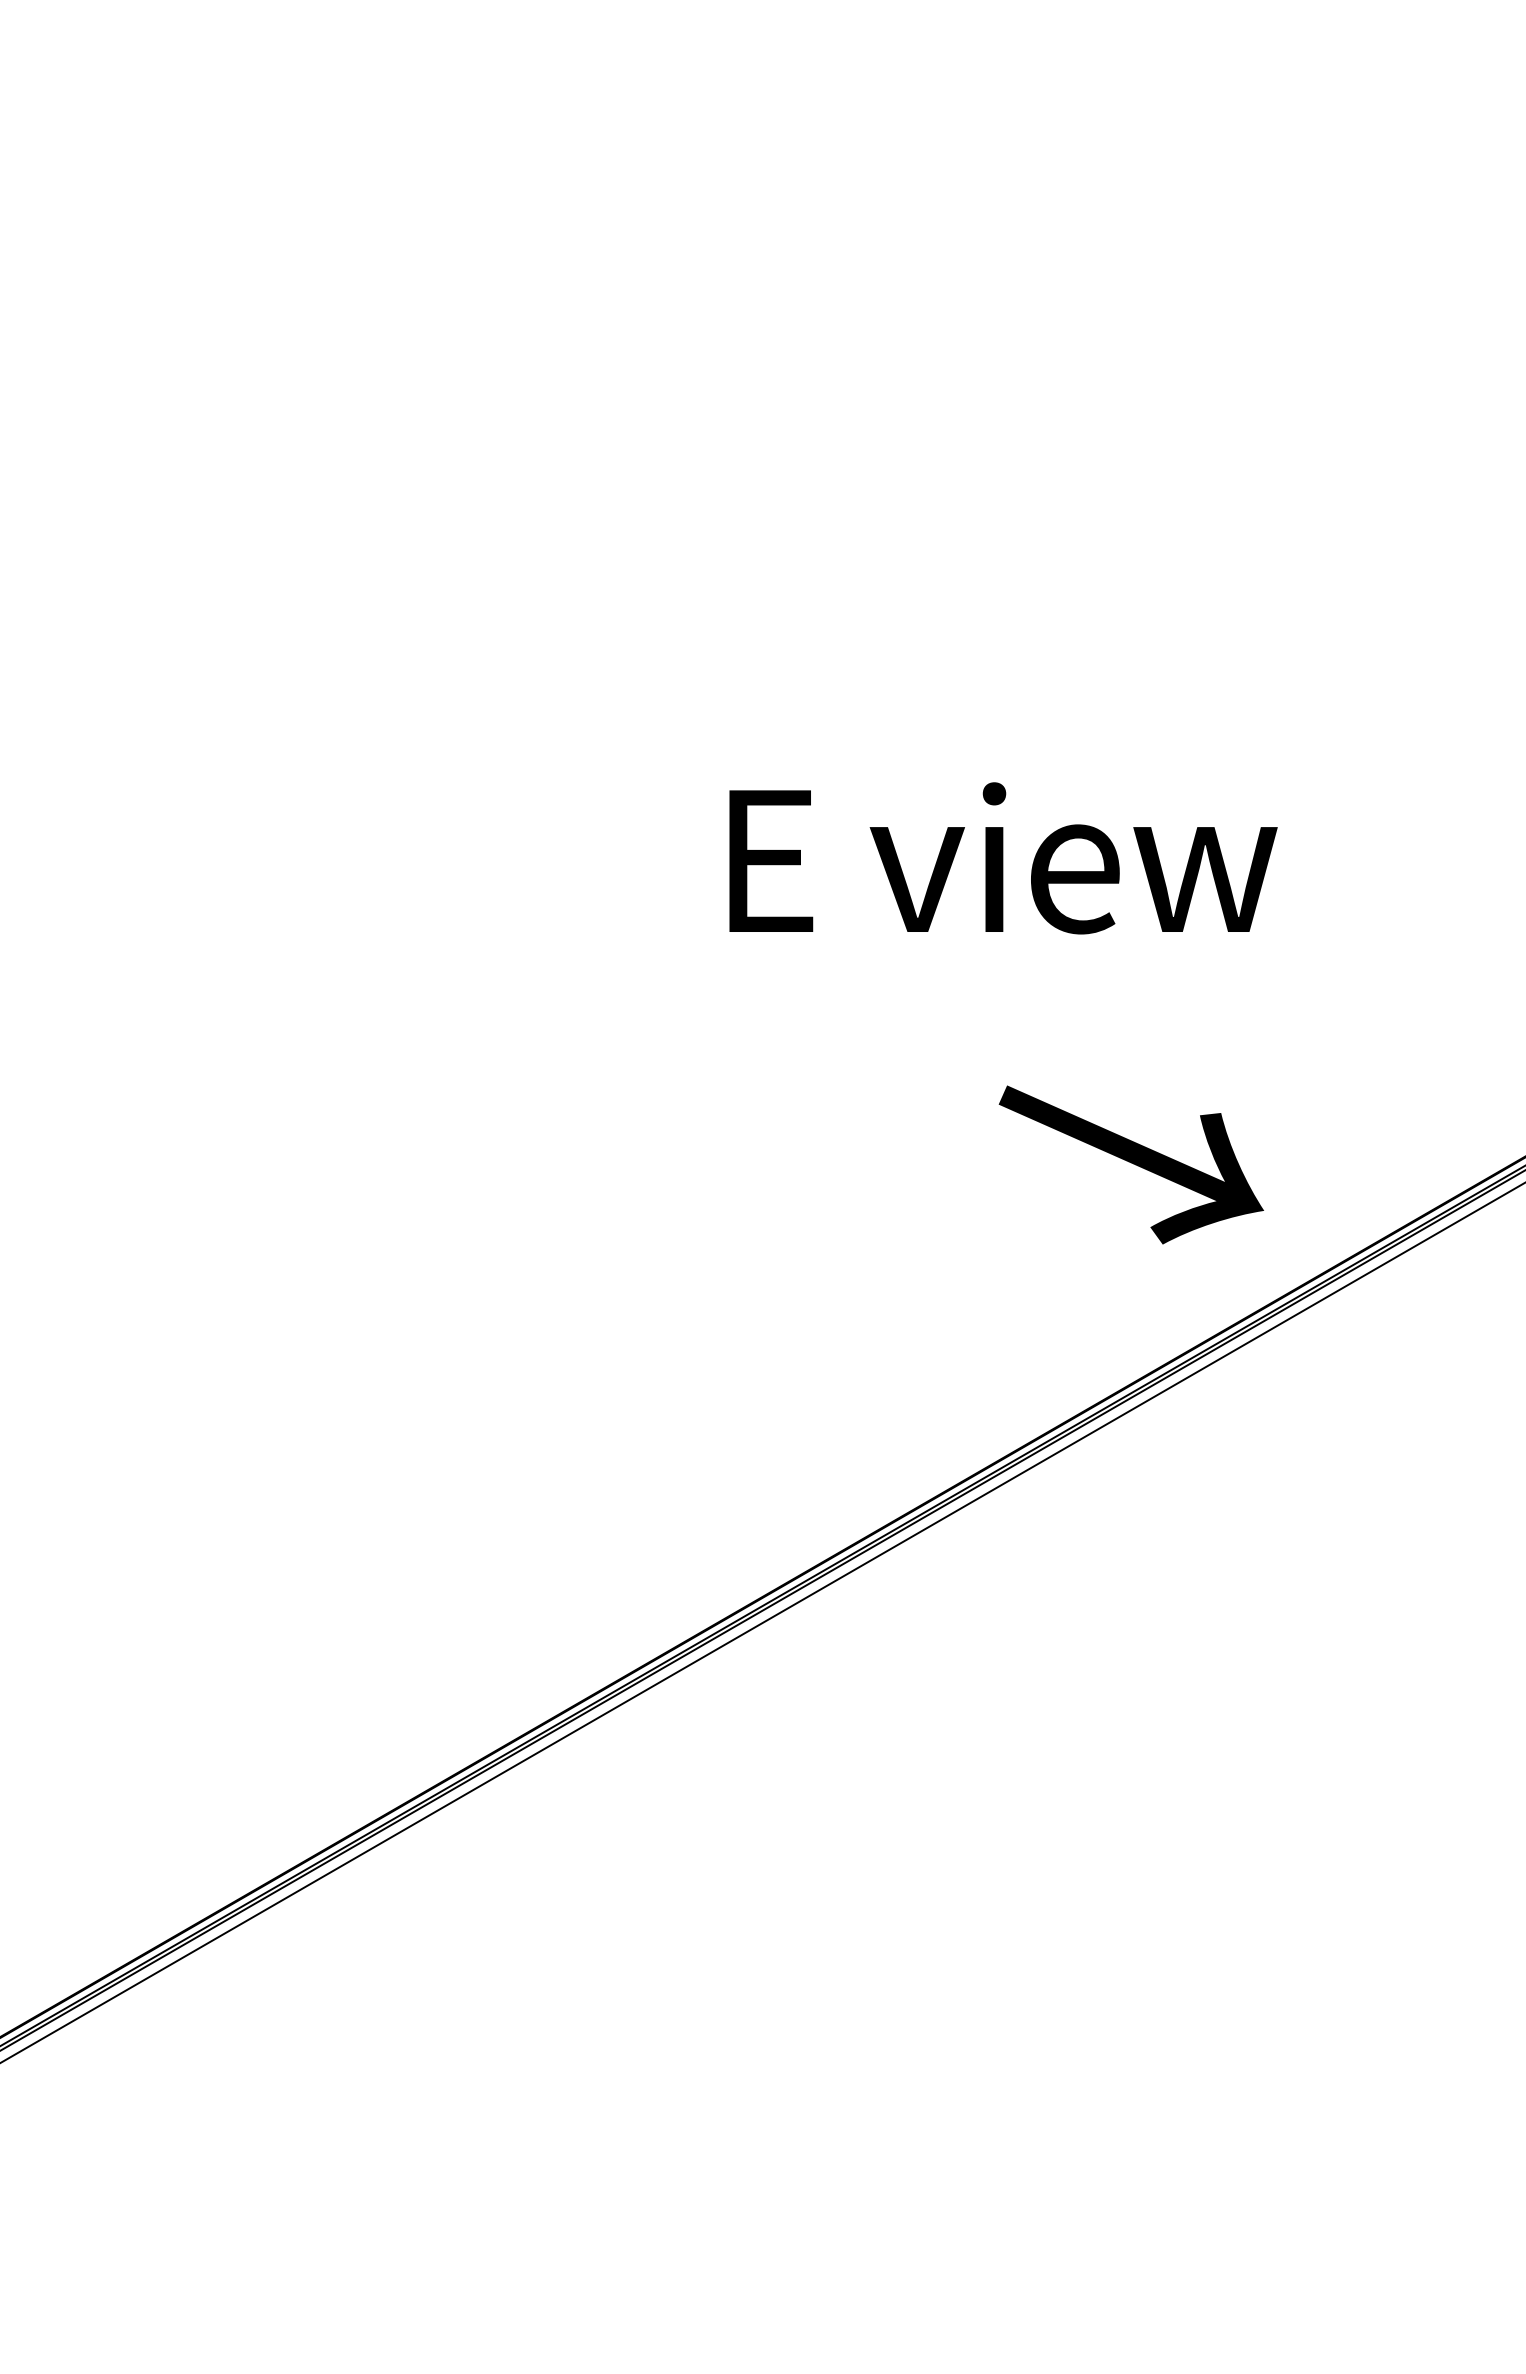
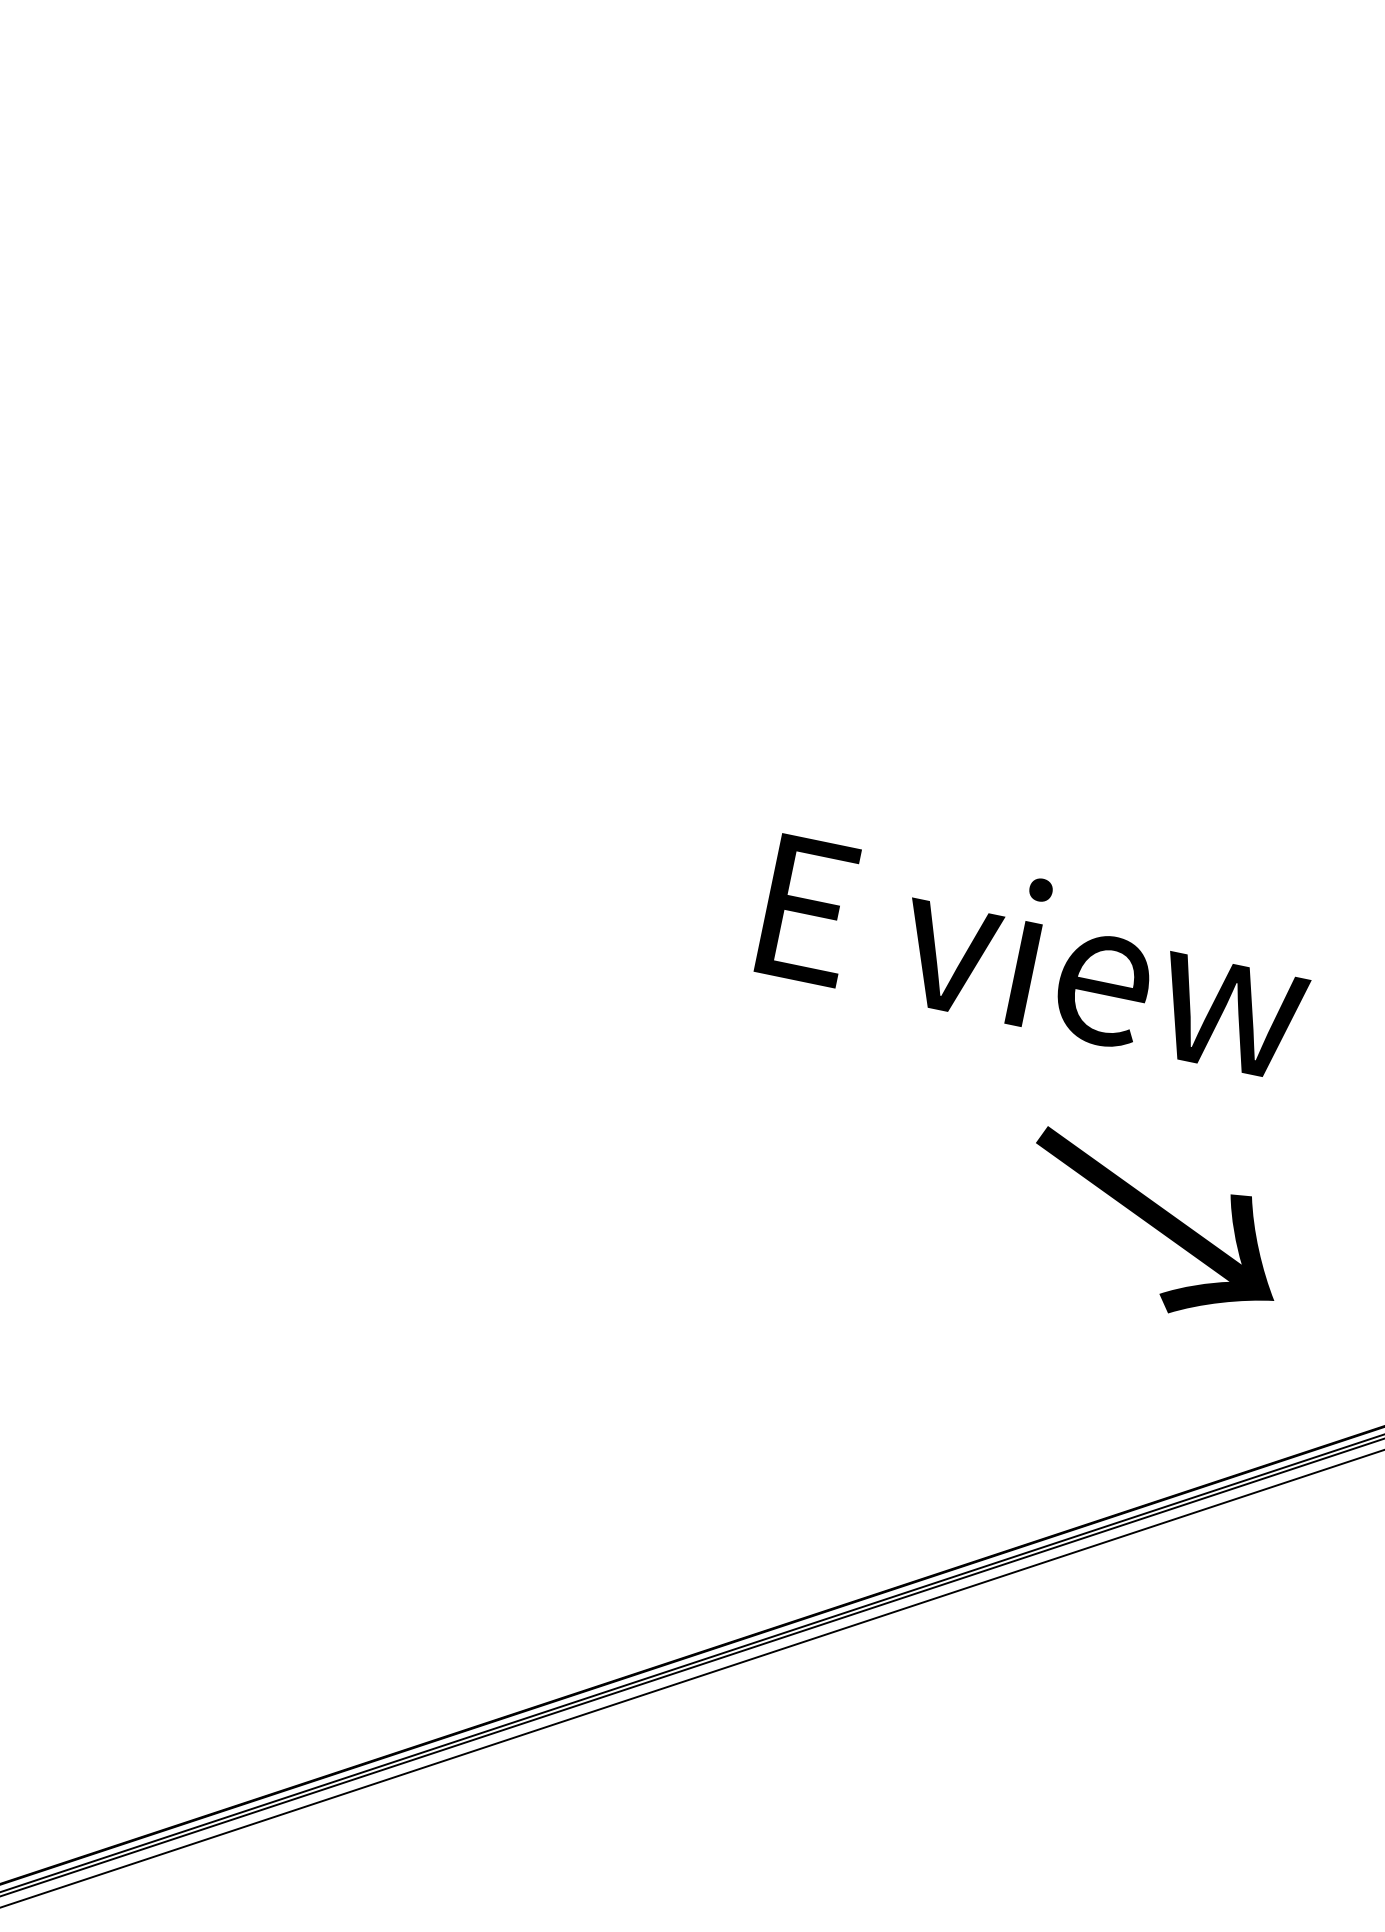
text: (1003, 858) -> (1036, 955), moved
text: (1130, 1164) -> (1152, 1228), moved

